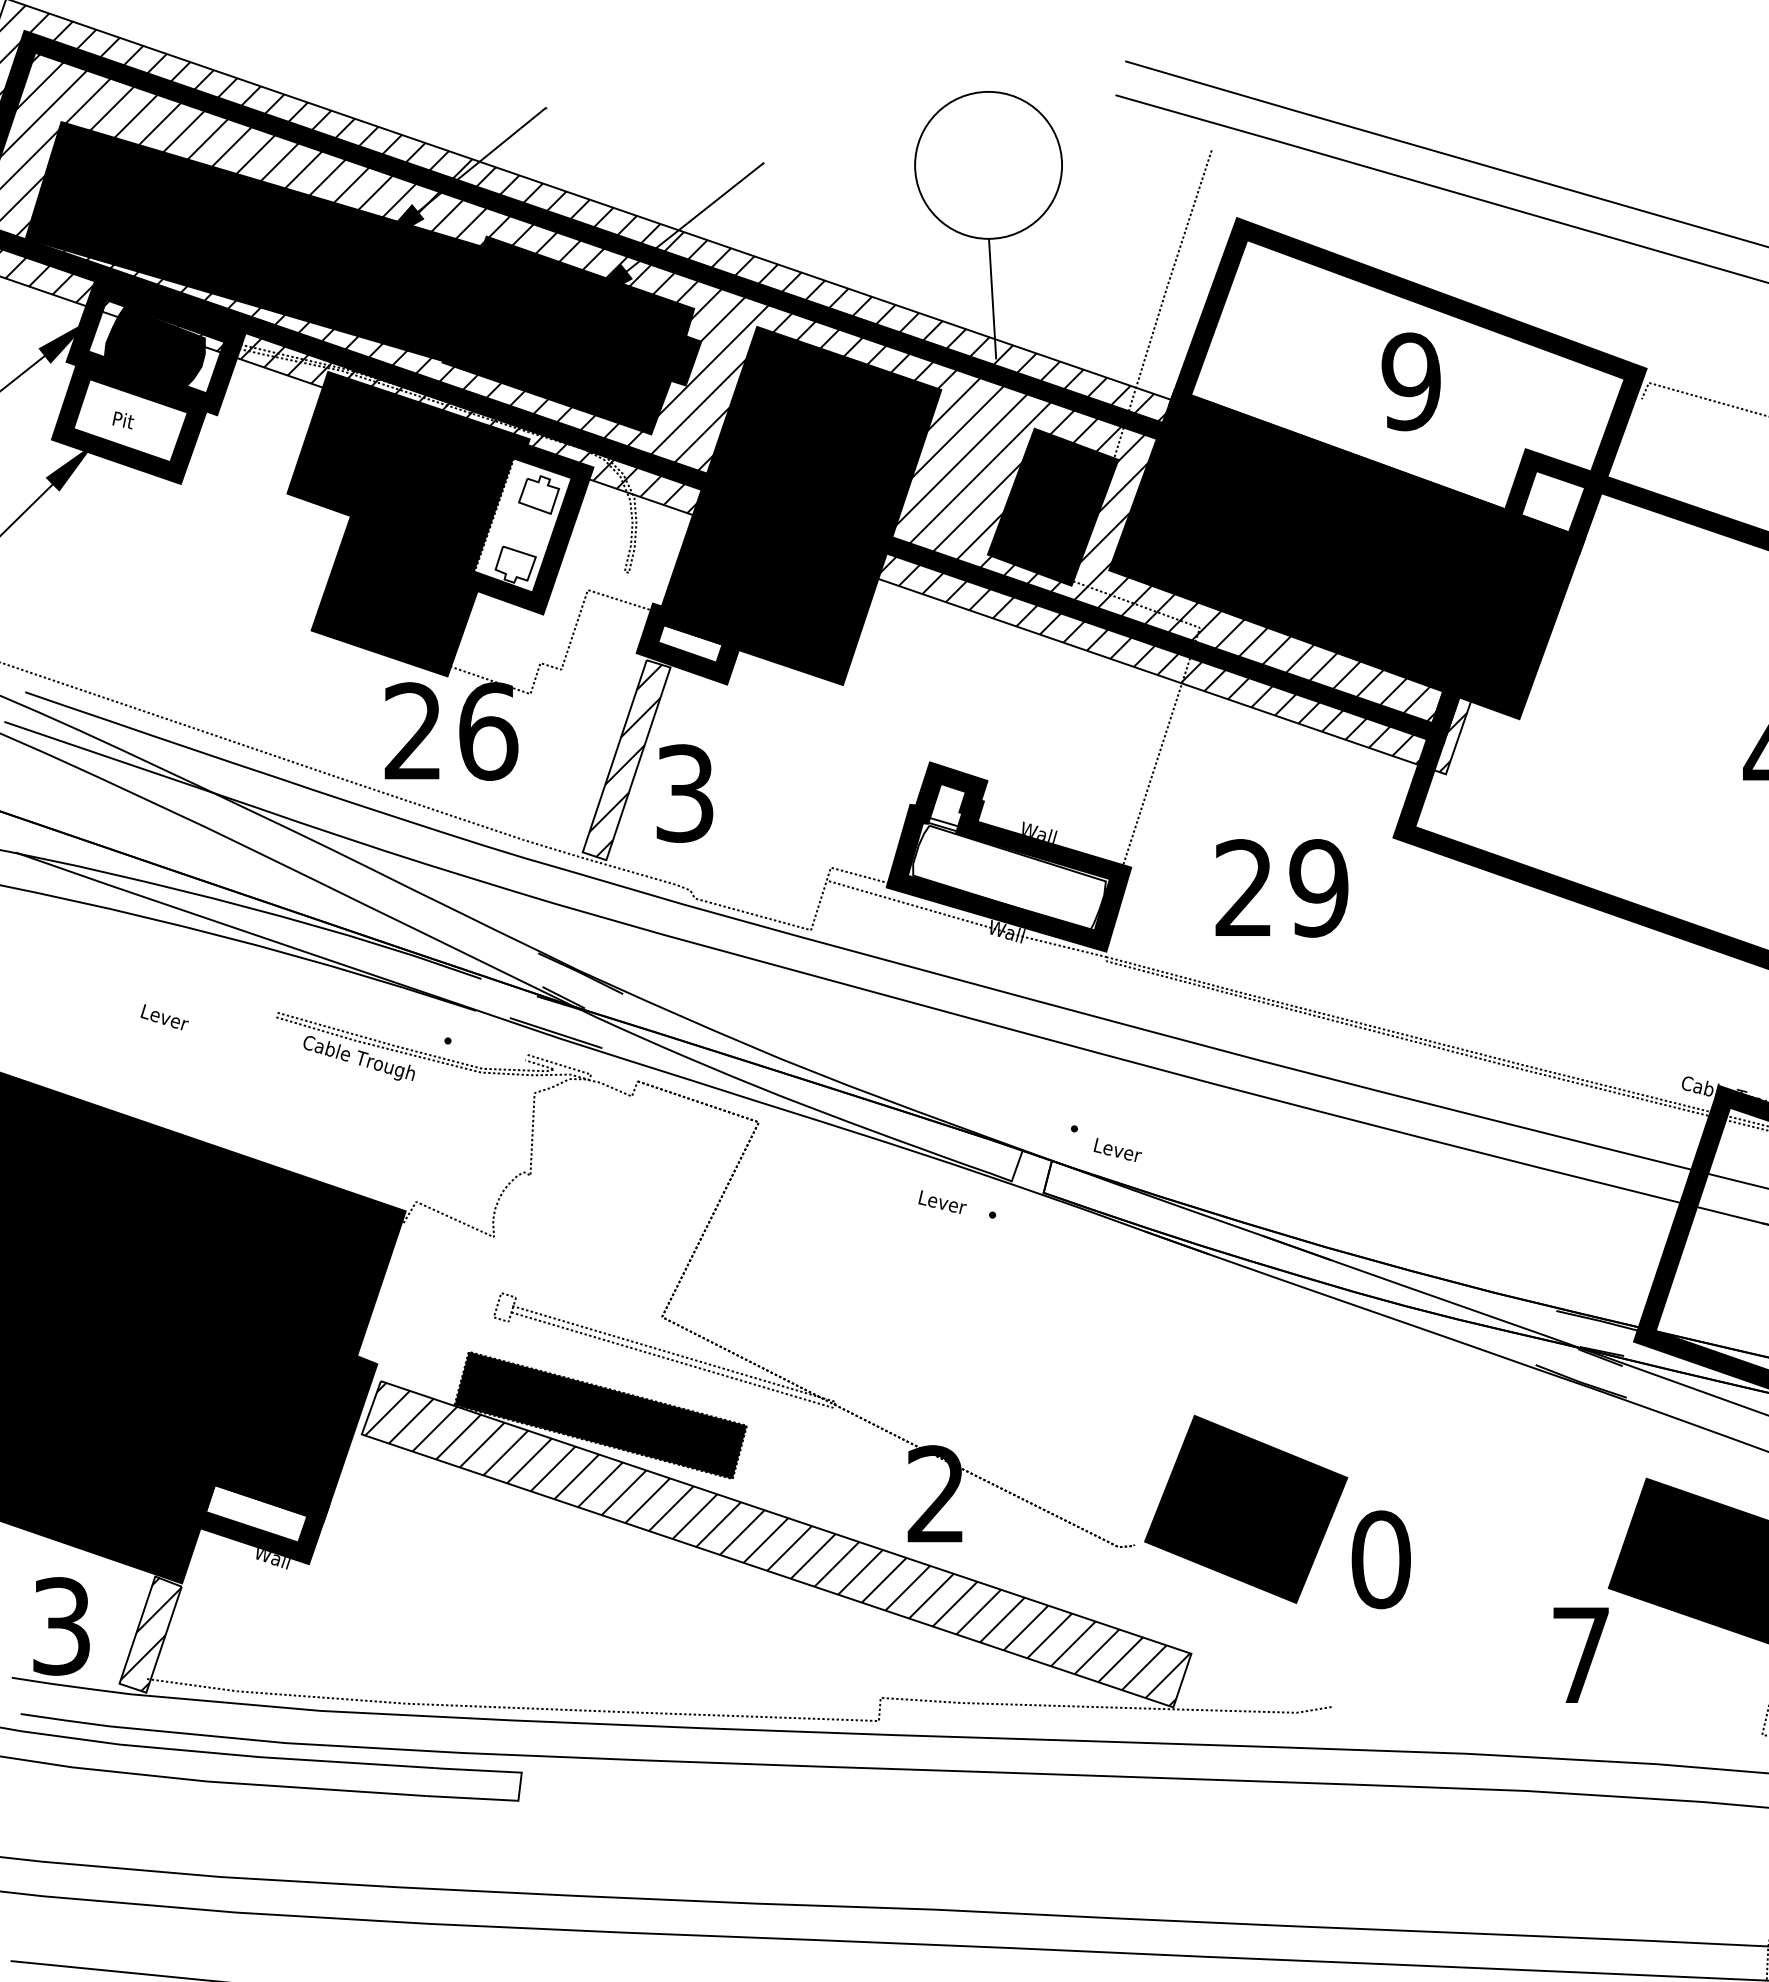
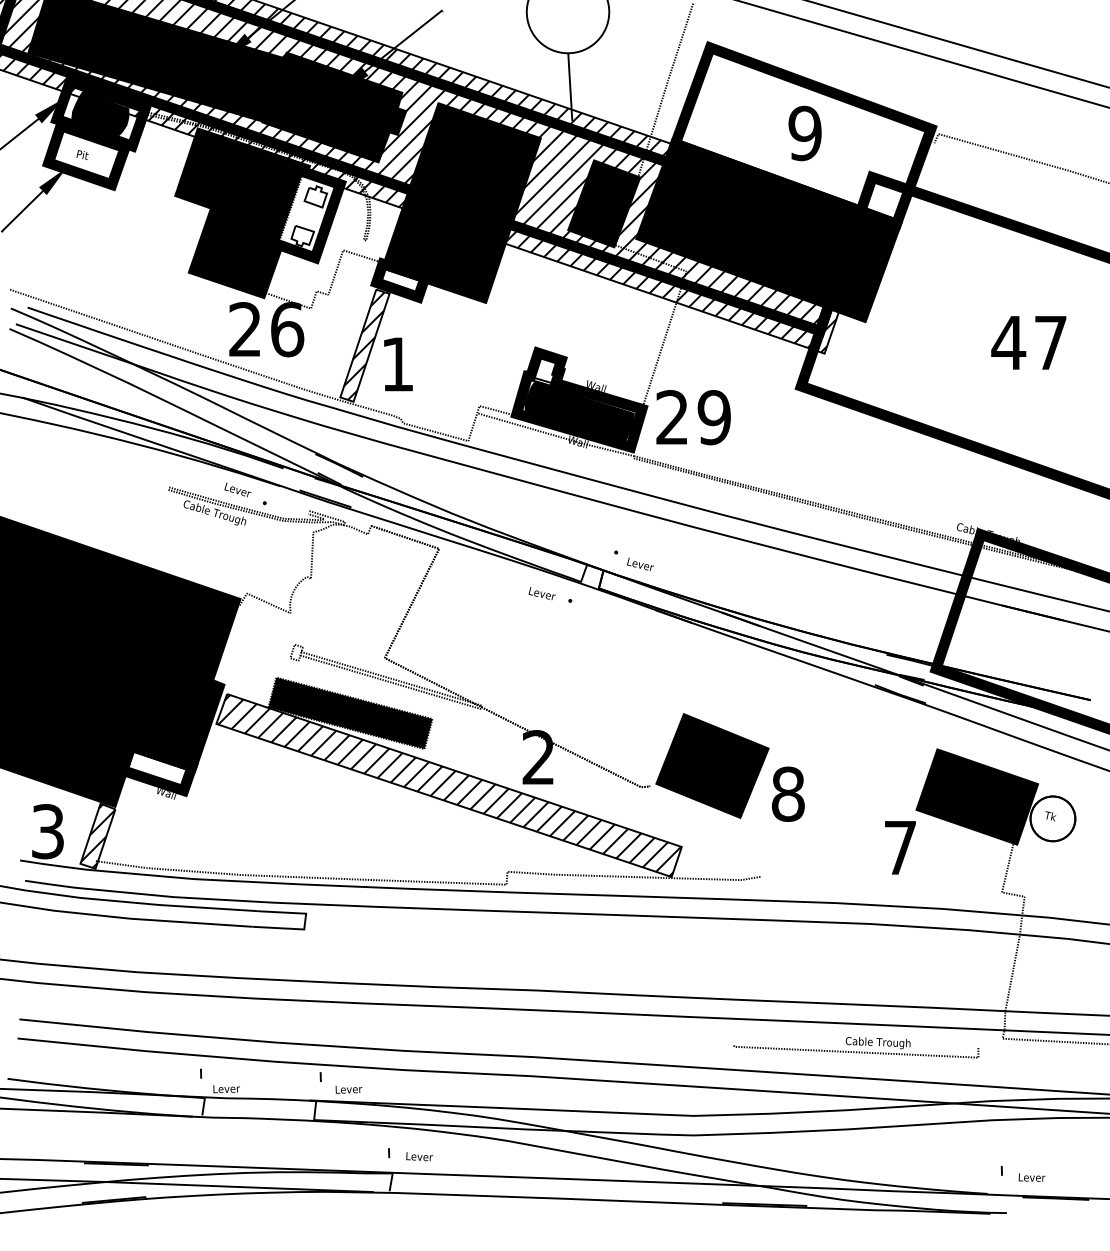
text: (684, 793) -> (397, 364), 3 -> 1
fill: (1009, 877) -> (579, 411), added
text: (1281, 888) -> (693, 417), moved
text: (164, 1016) -> (237, 489), moved
text: (1379, 1558) -> (787, 793), 0 -> 8

